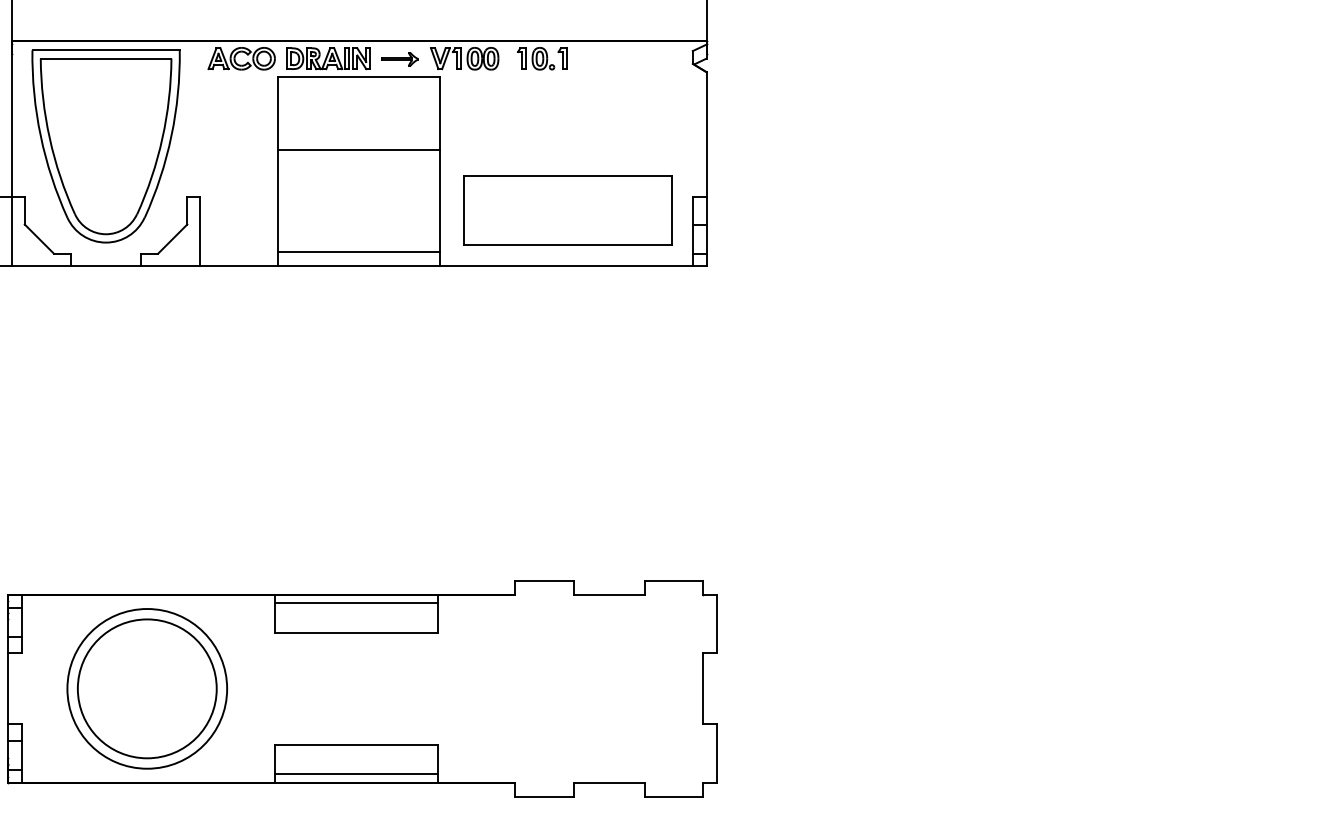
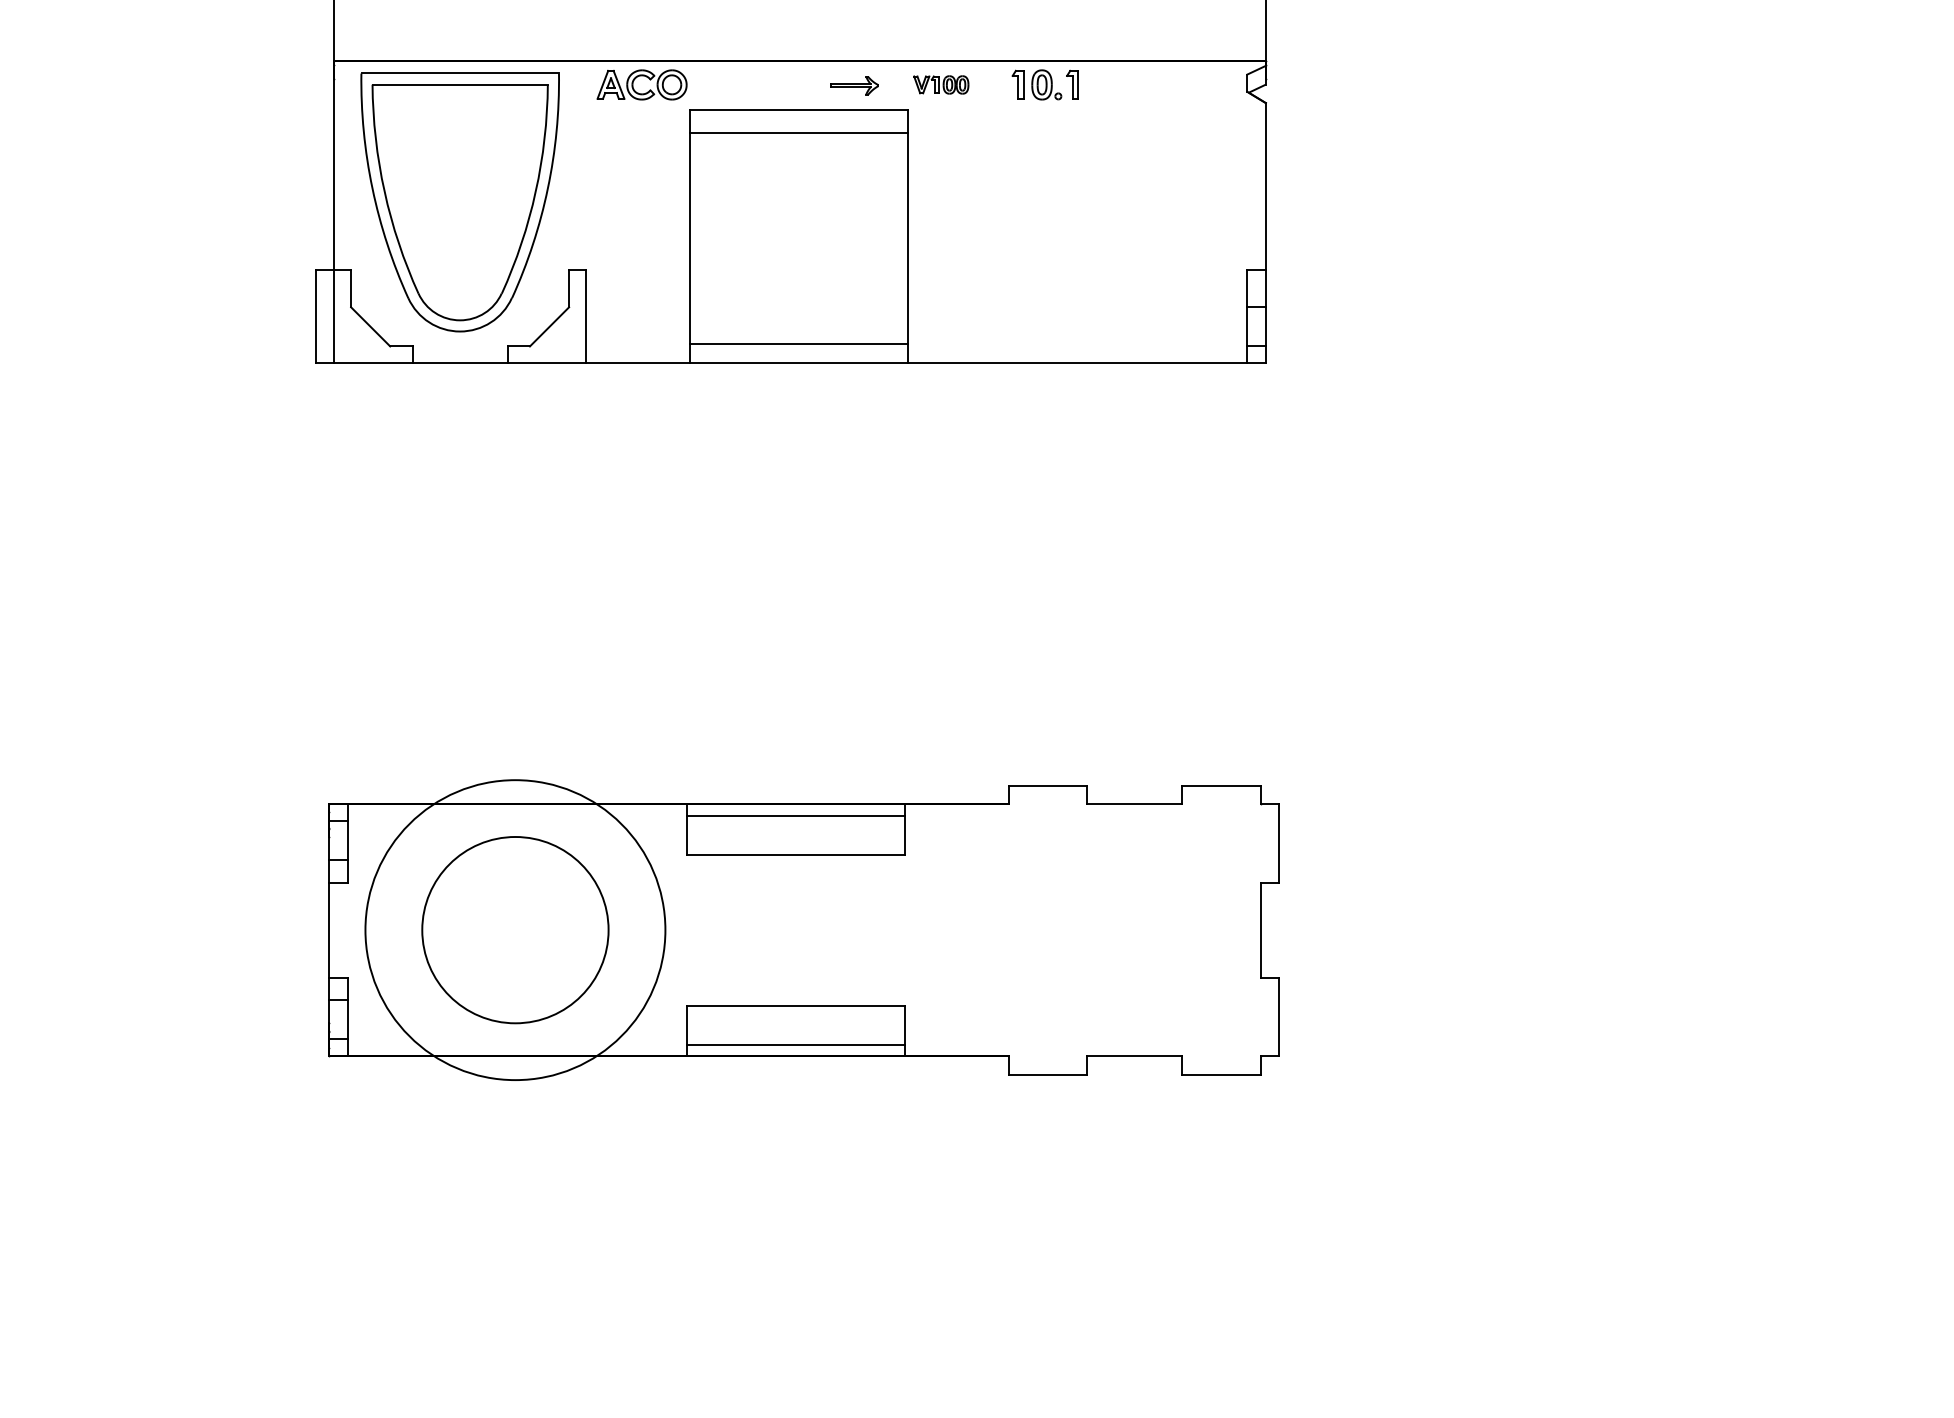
part: (328, 58) -> (758, 84), removed
part: (464, 58) -> (941, 84), size x0.6
line: (359, 149) -> (799, 132), moved
part: (567, 210) -> (1079, 288), removed
circle: (147, 689) -> (515, 930), size x1.4

